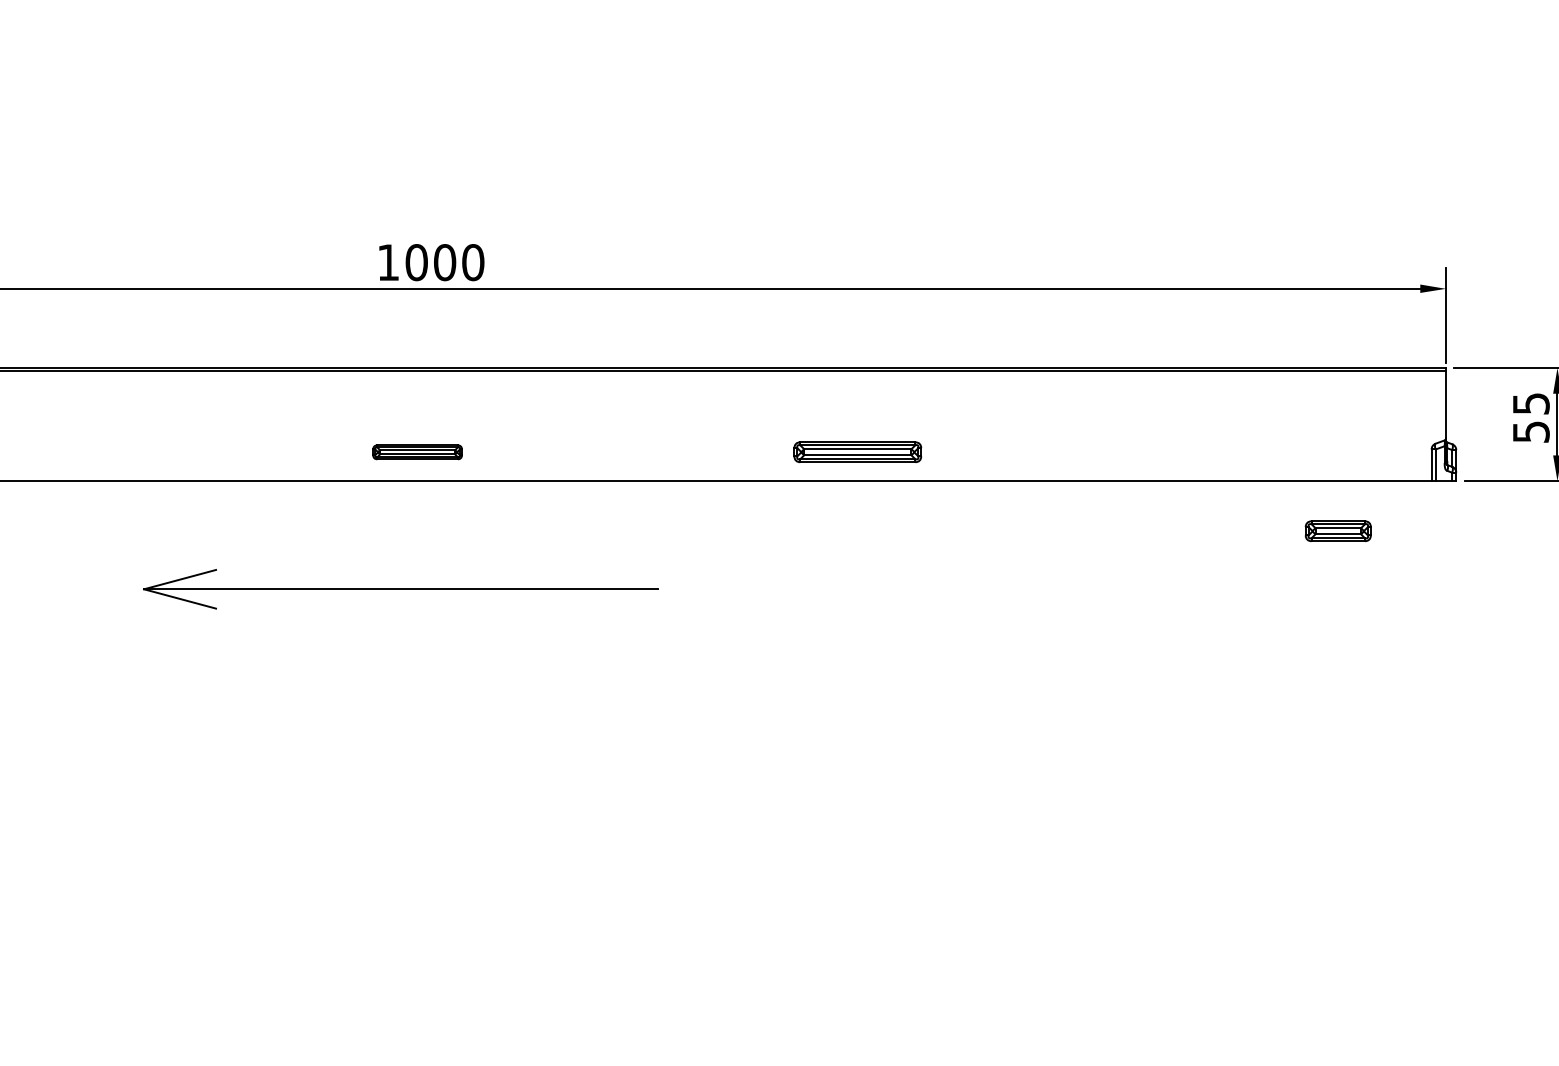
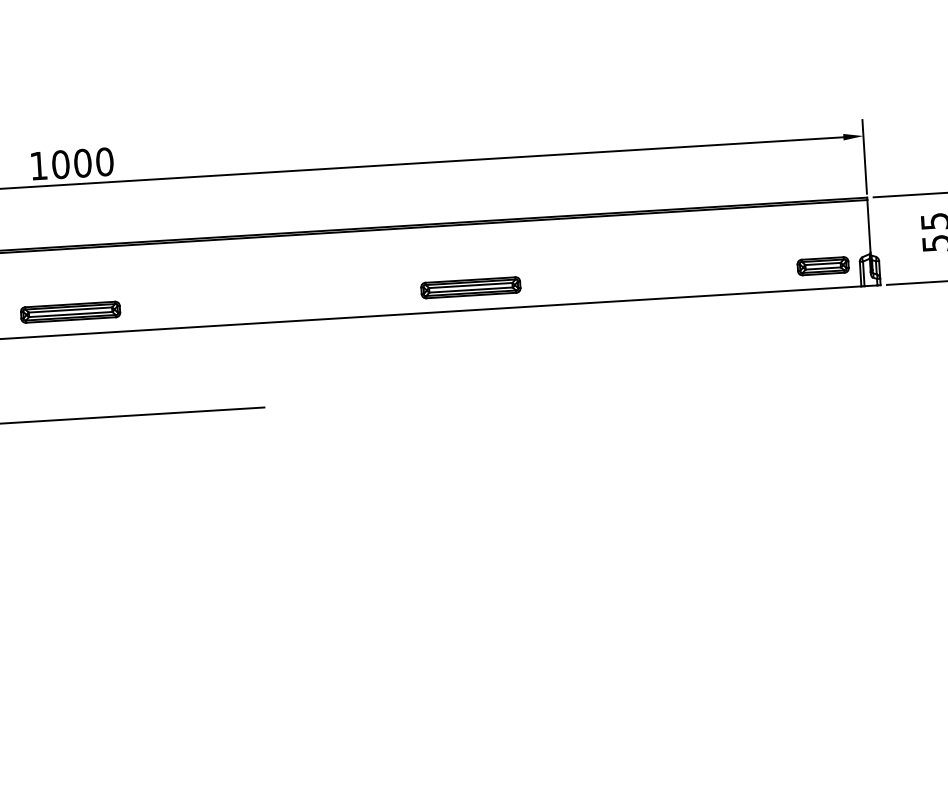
part: (417, 452) -> (70, 312), size x1.43
part: (857, 452) -> (470, 287), moved
part: (1337, 531) -> (822, 266), moved

